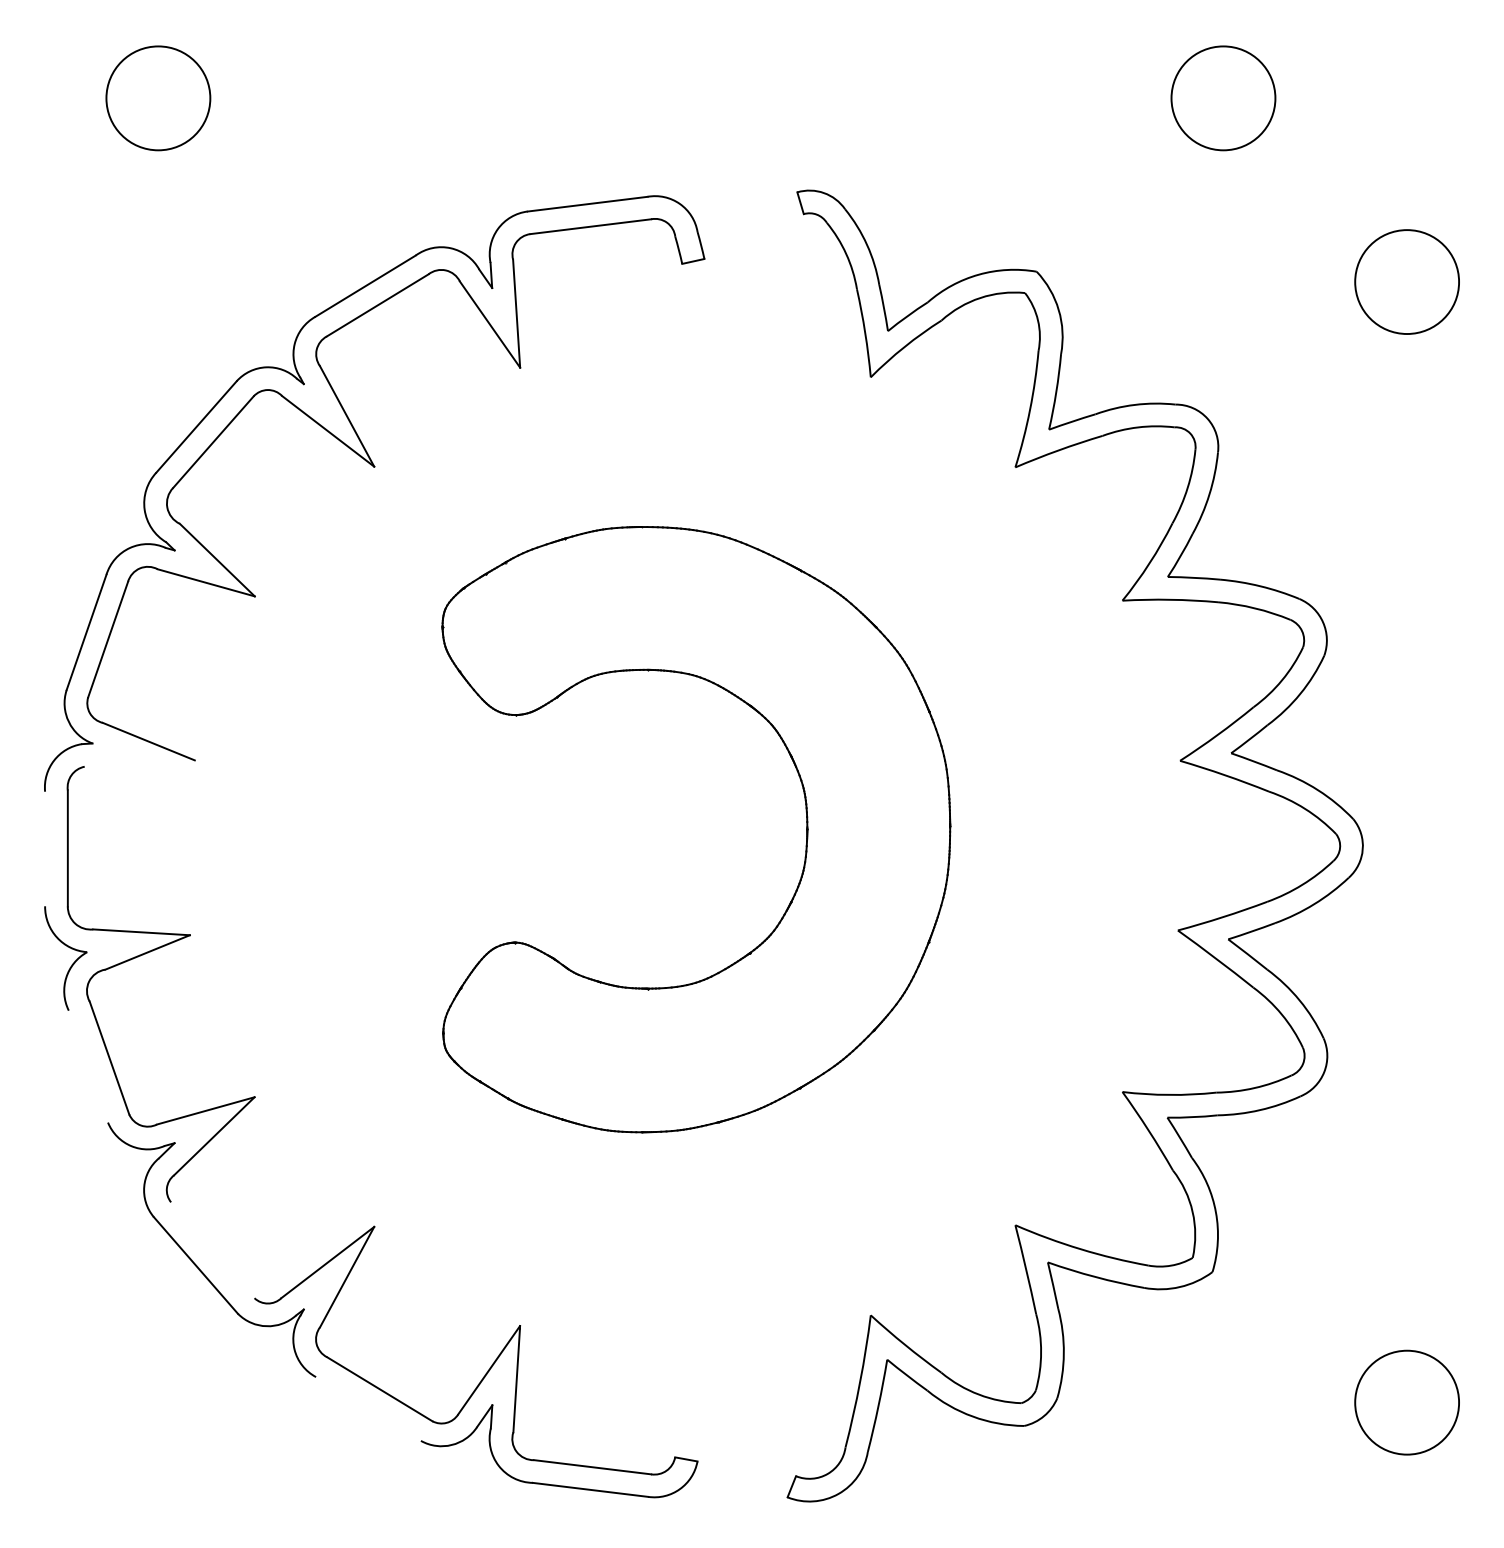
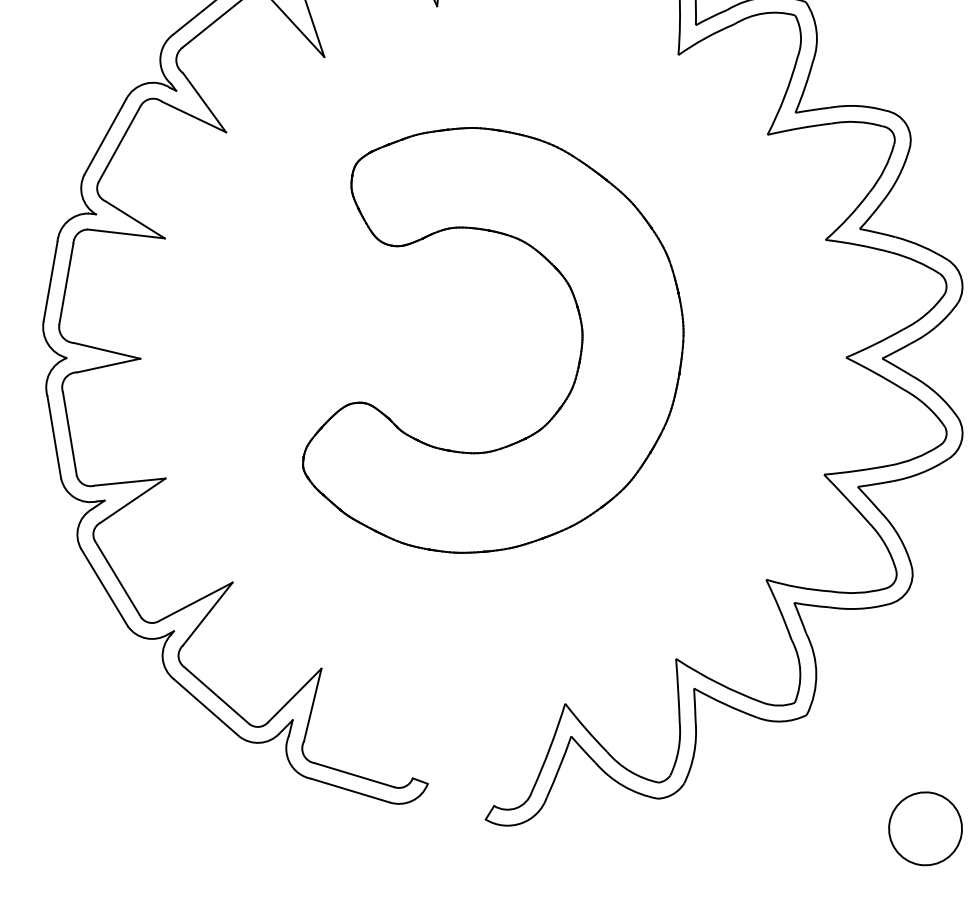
line: (139, 763) -> (126, 233), added
line: (45, 848) -> (50, 281), added
line: (88, 1066) -> (54, 437), added
line: (212, 1250) -> (117, 579), added
line: (368, 1408) -> (206, 707), added

